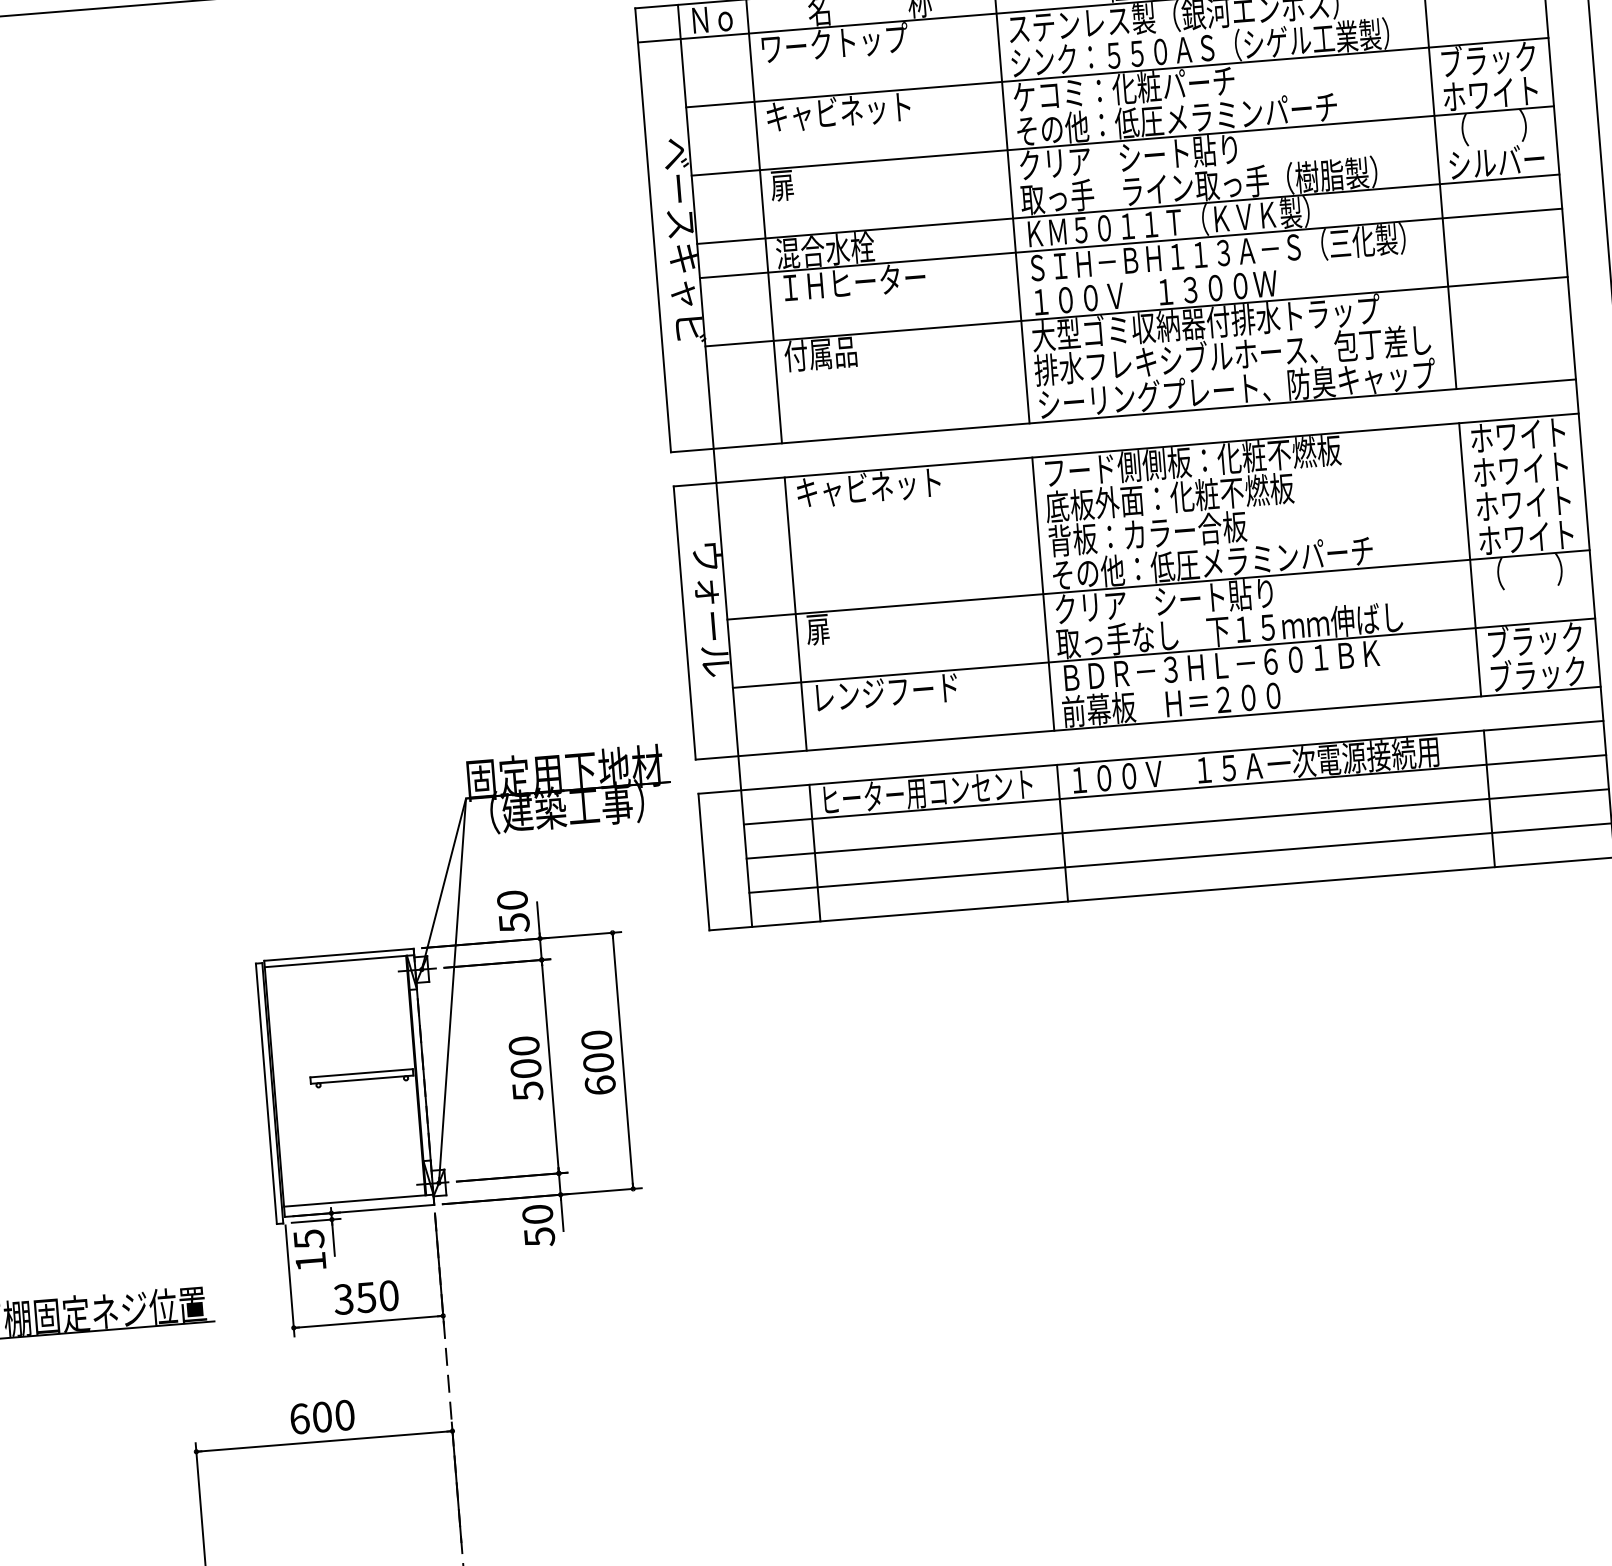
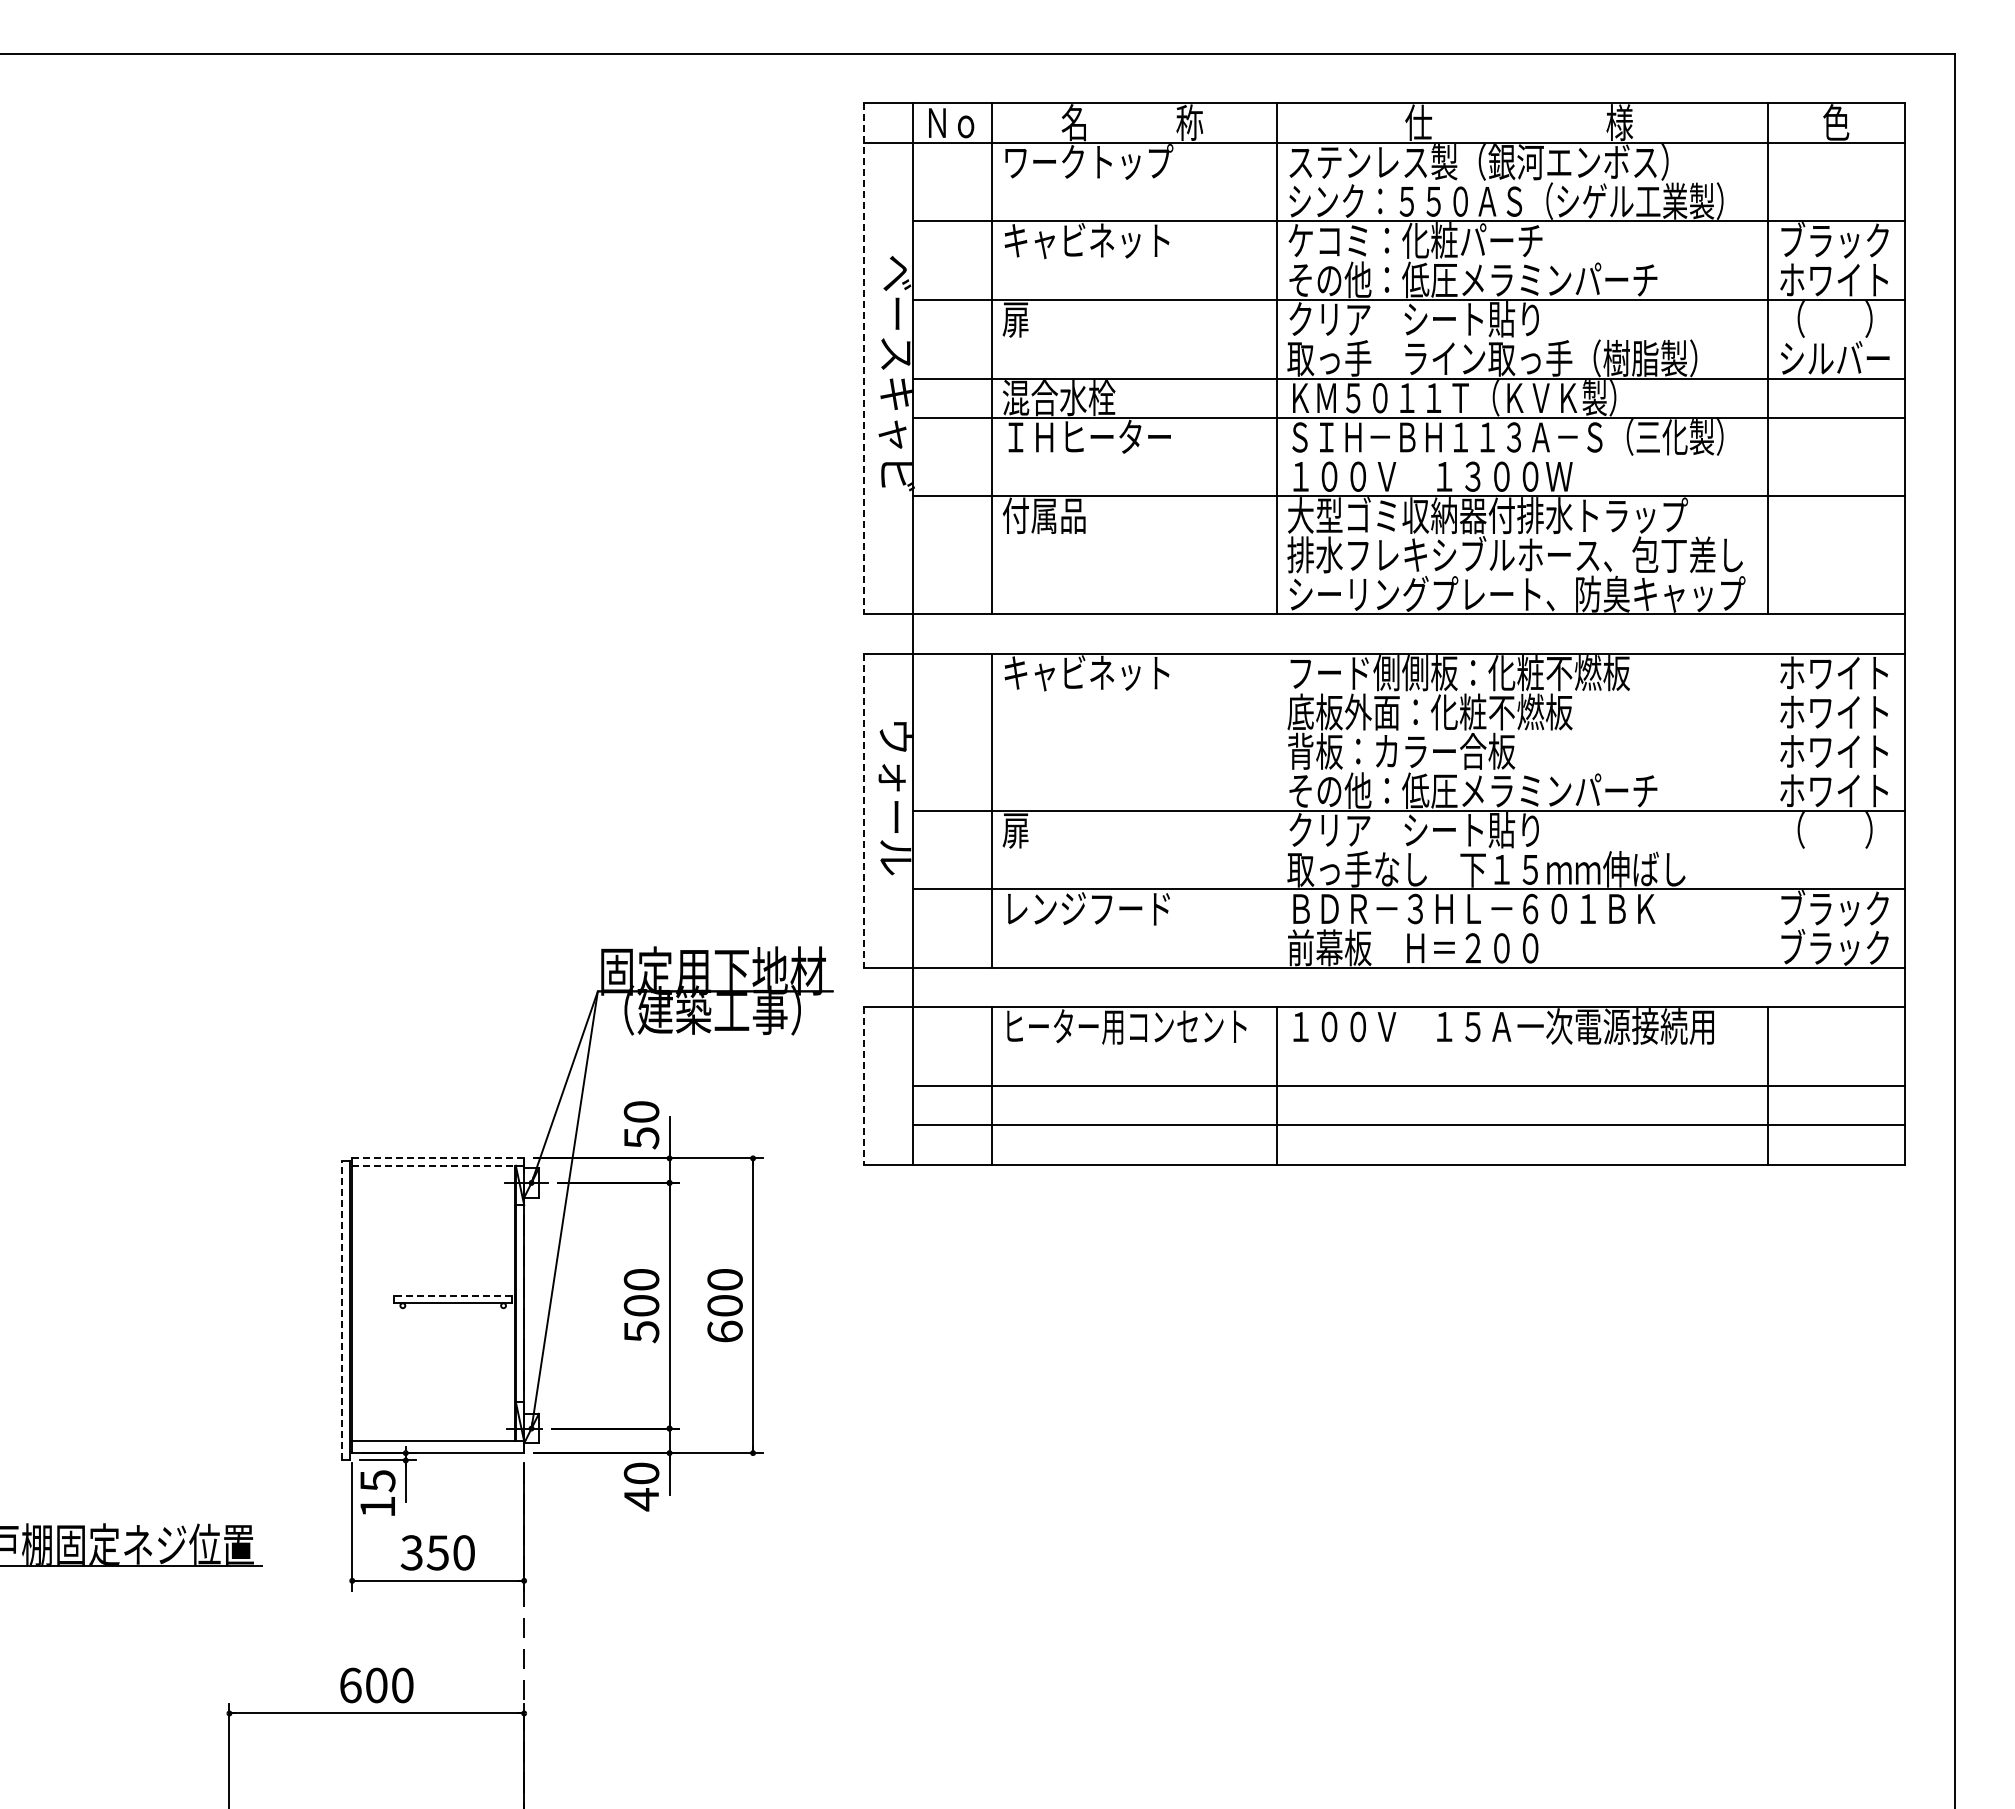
line: (653, 230) -> (864, 359), solid -> dashed
line: (1469, 559) -> (1767, 810), removed
line: (1043, 593) -> (1276, 810), removed
line: (685, 623) -> (864, 811), solid -> dashed
line: (1175, 789) -> (1409, 1046), removed
line: (704, 861) -> (864, 1085), solid -> dashed
line: (339, 954) -> (438, 1158), solid -> dashed
line: (339, 960) -> (438, 1165), solid -> dashed
line: (361, 1072) -> (453, 1295), solid -> dashed
line: (266, 1093) -> (342, 1310), solid -> dashed
text: (539, 1237) -> (641, 1499), 50 -> 40

